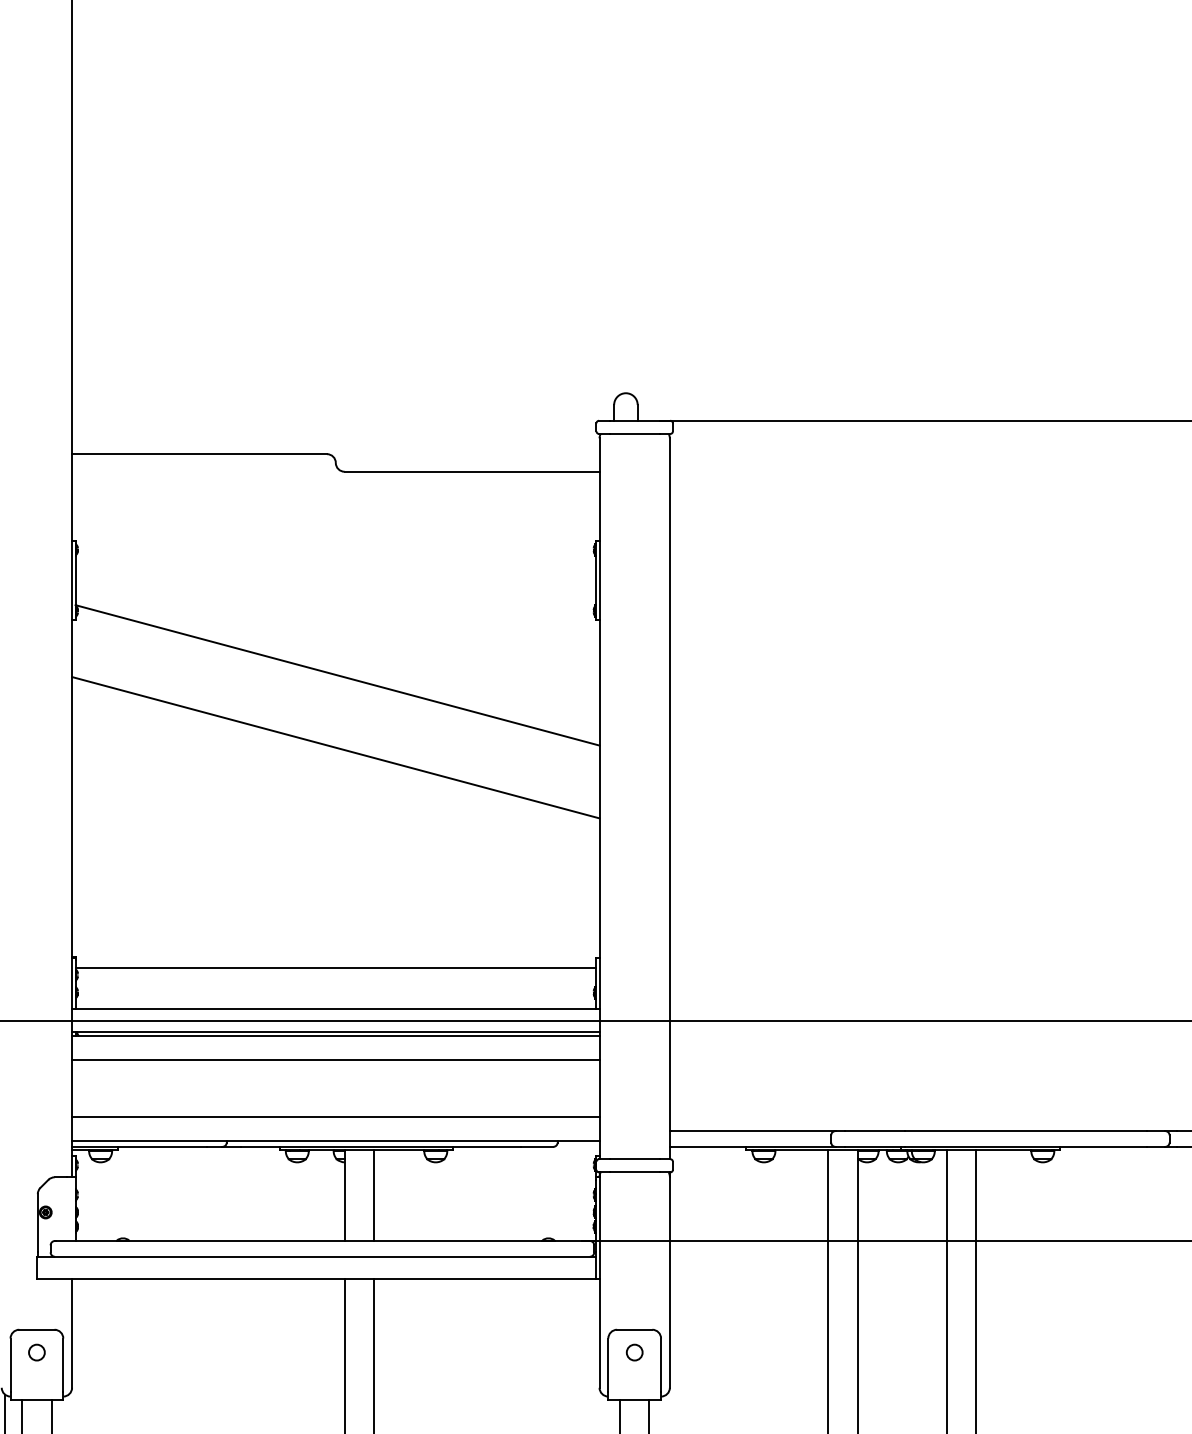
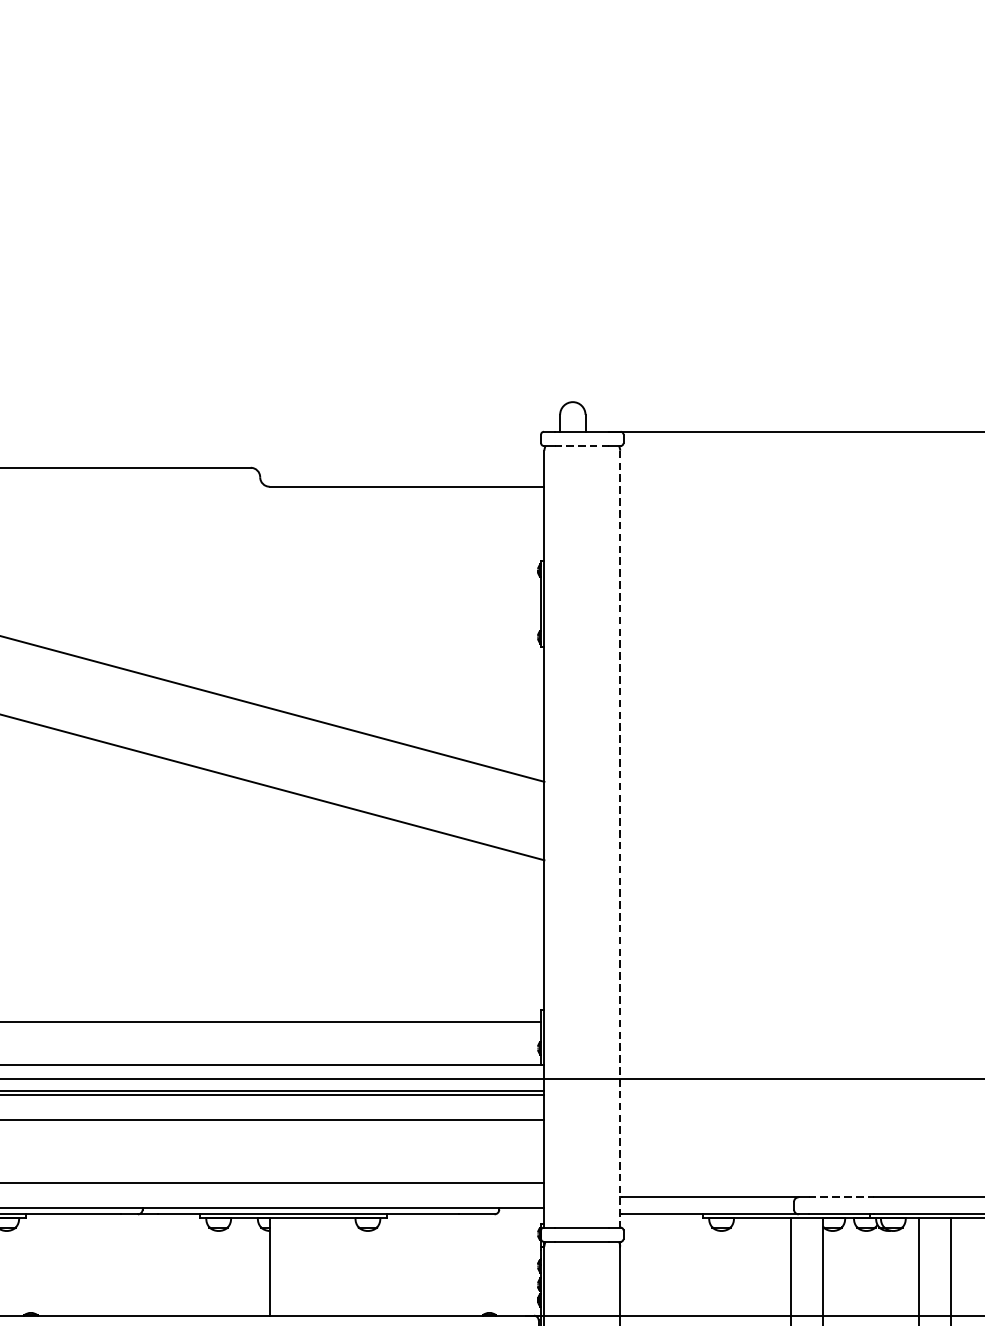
line: (634, 433) -> (582, 445), solid -> dashed
line: (669, 799) -> (619, 839), solid -> dashed
line: (875, 1131) -> (841, 1197), solid -> dashed
line: (374, 1195) -> (301, 1266), removed

